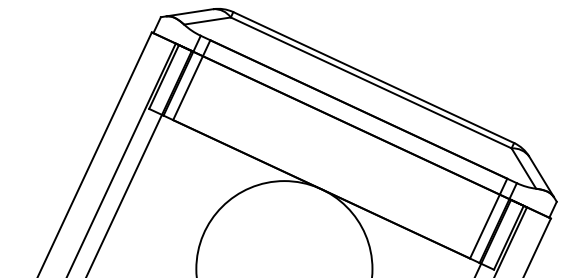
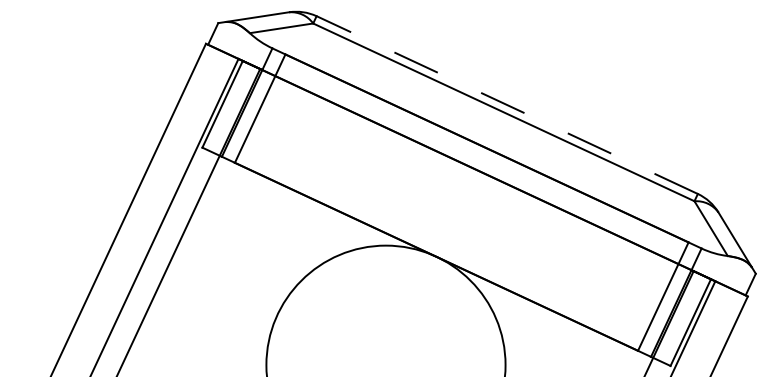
line: (373, 77) -> (506, 104), solid -> dashed

